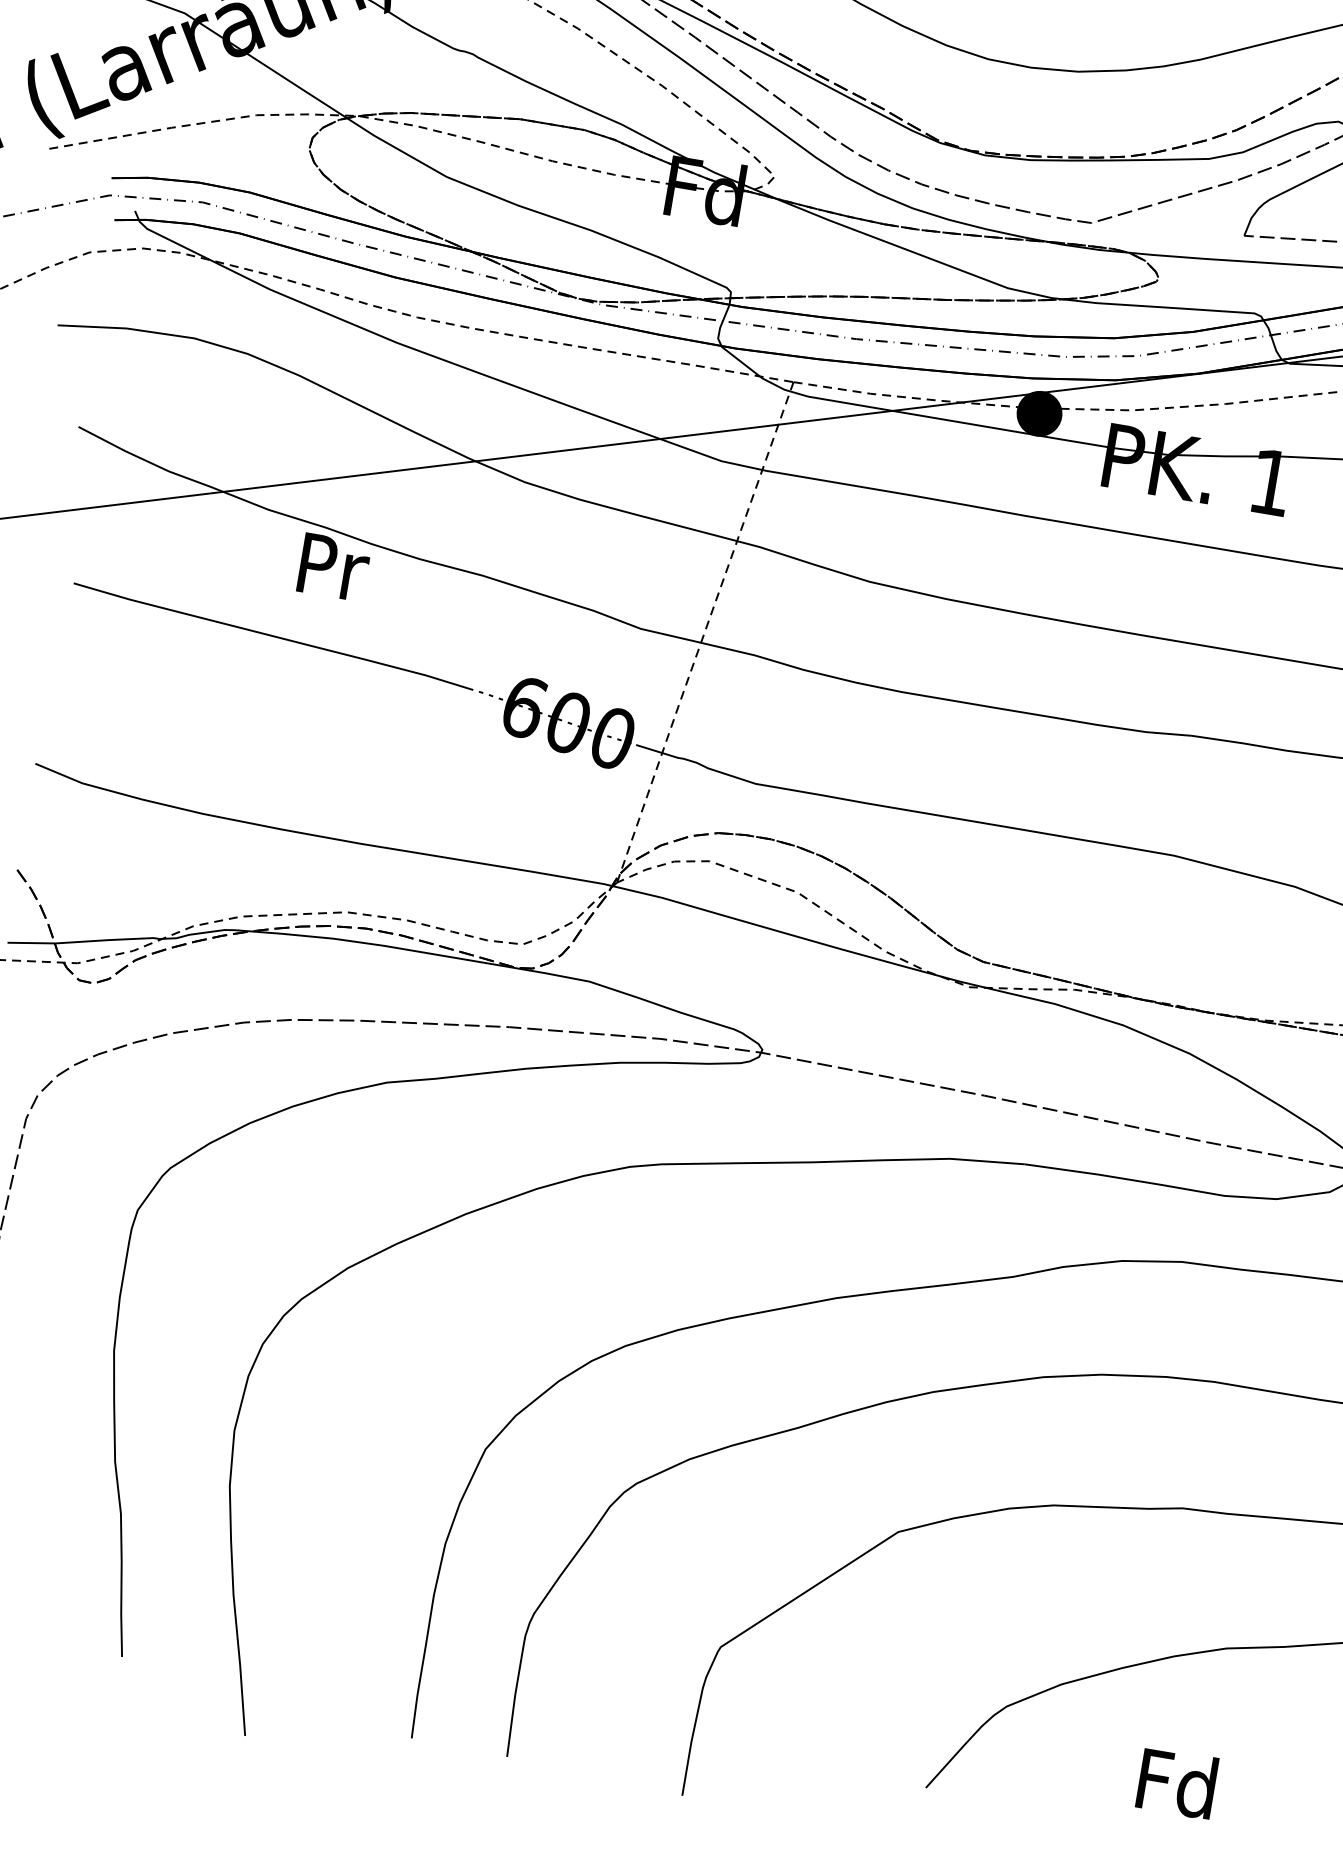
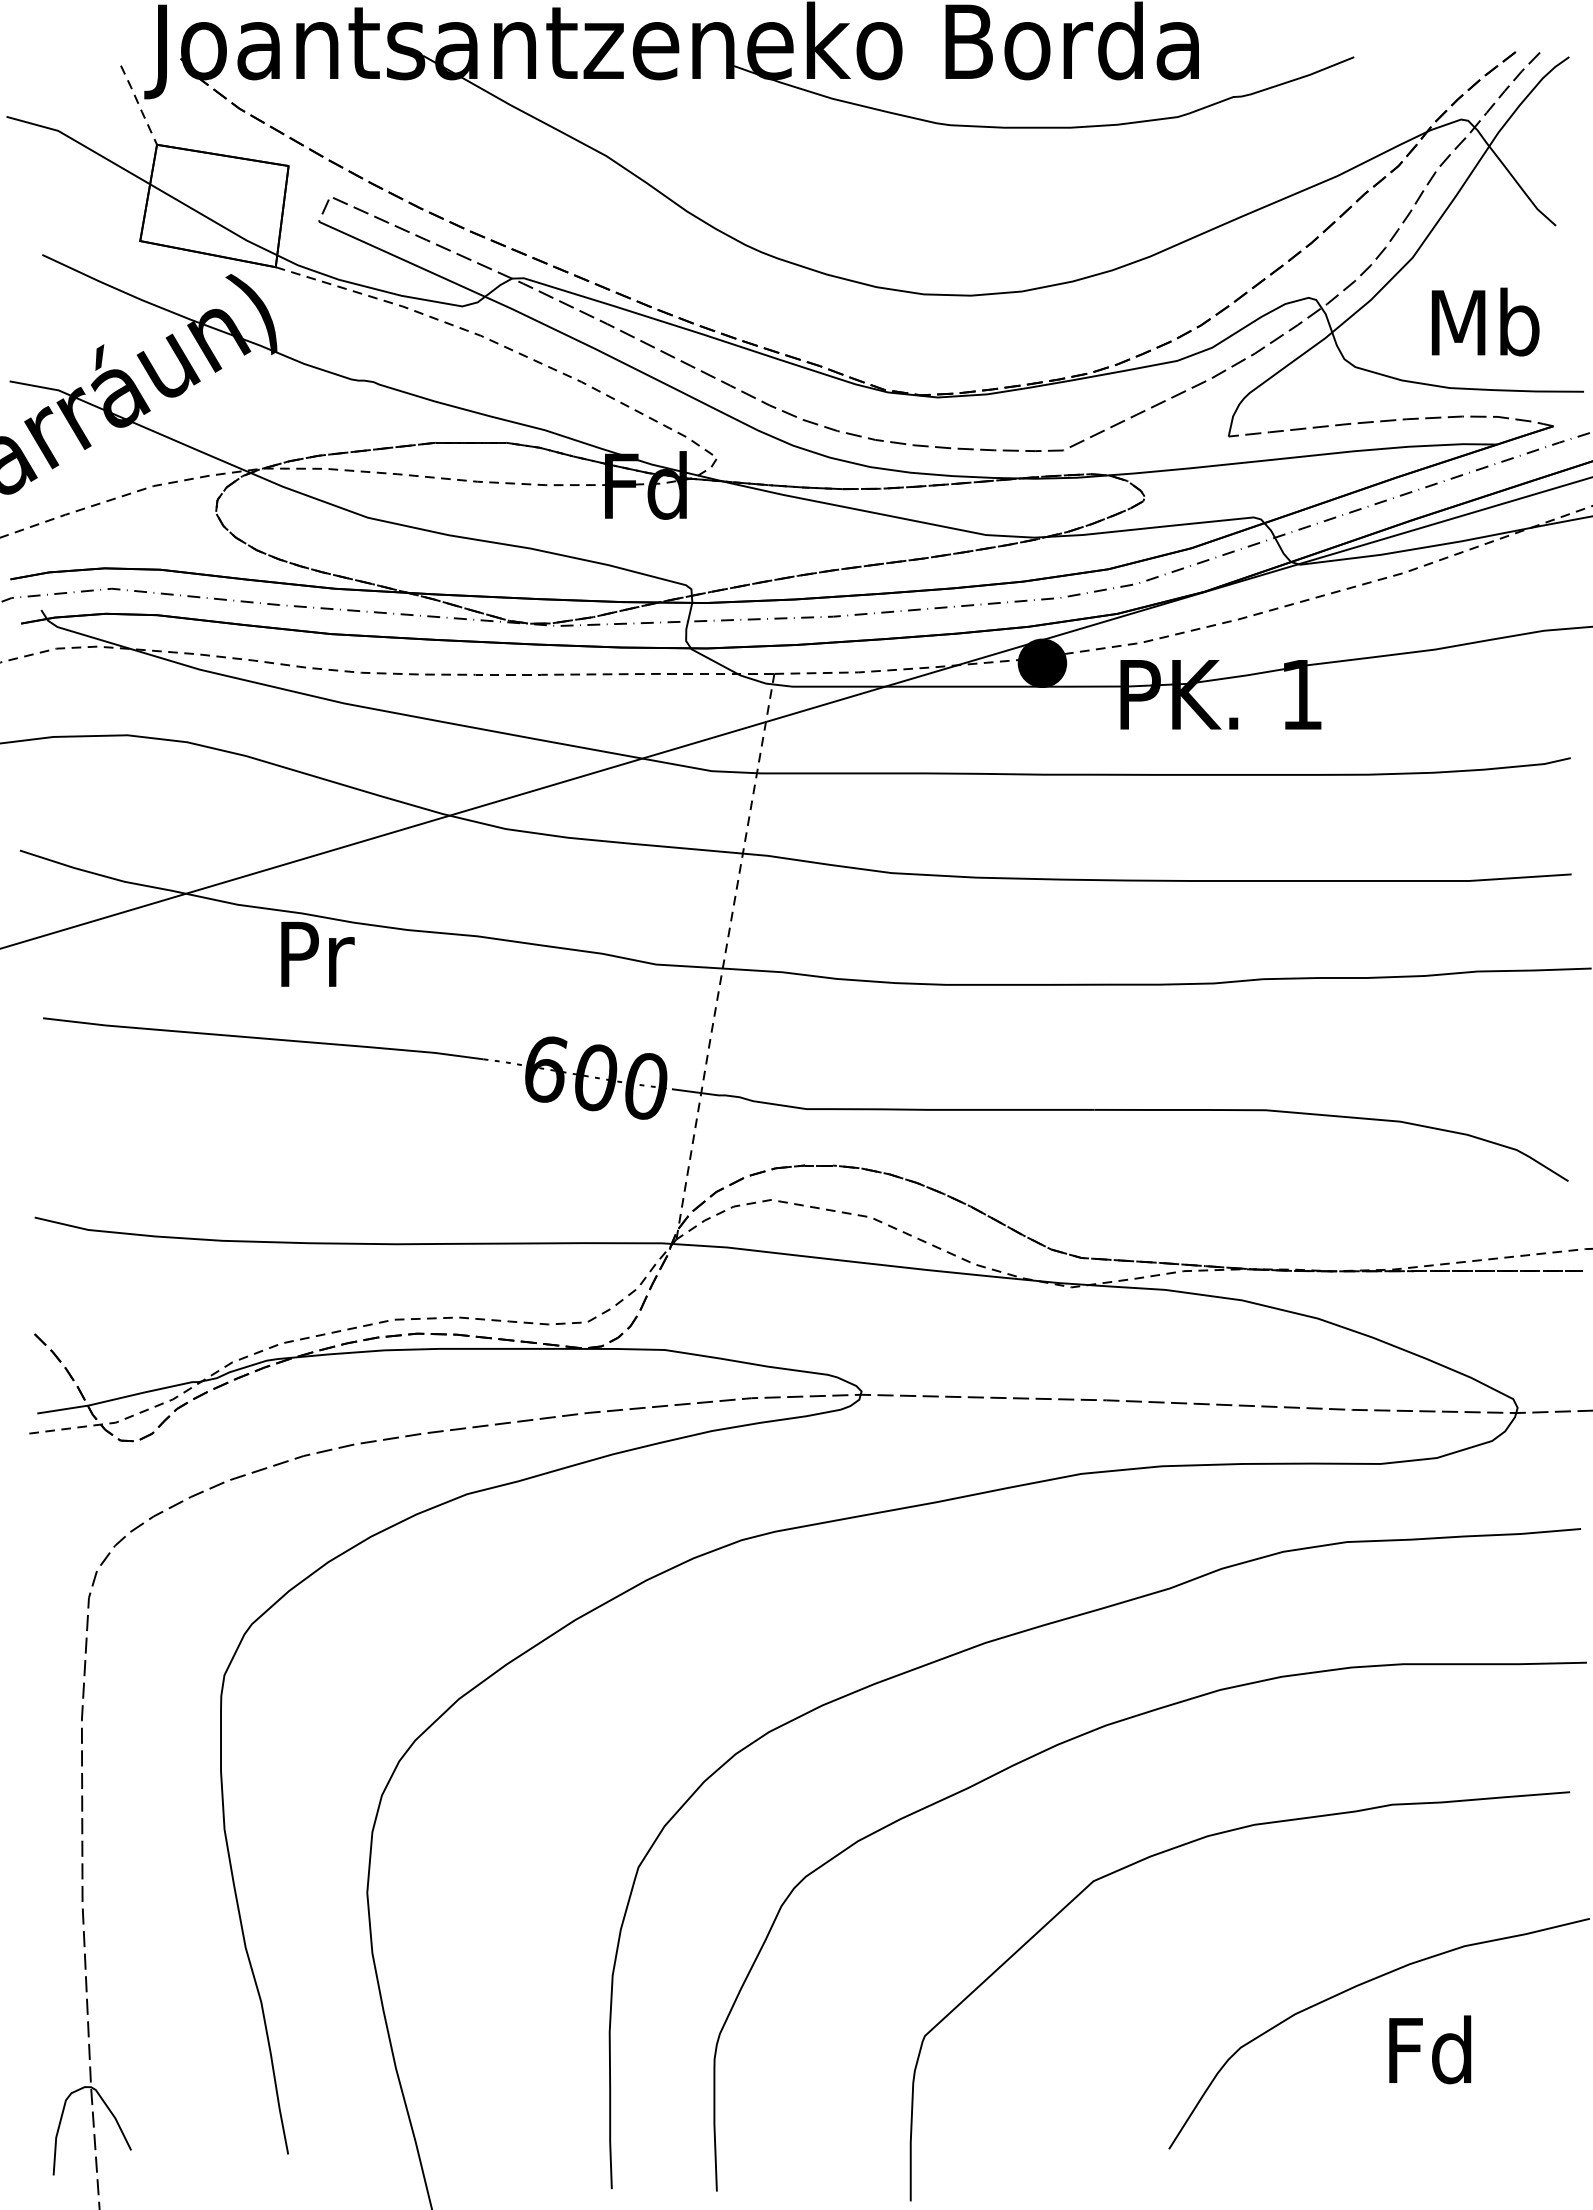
text: (1177, 1782) -> (1430, 2049), moved

